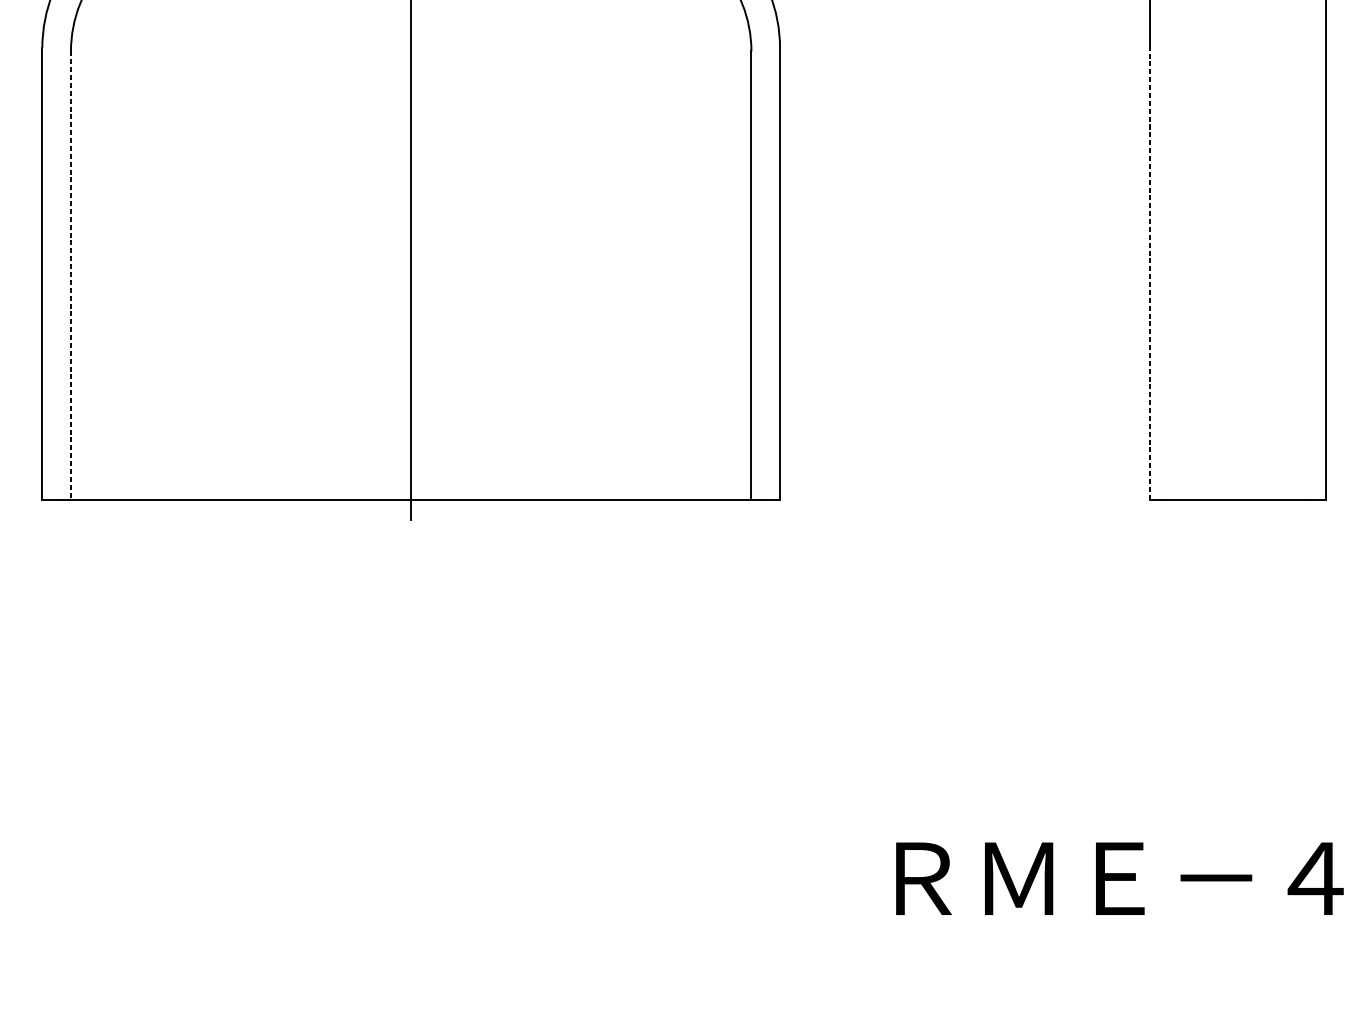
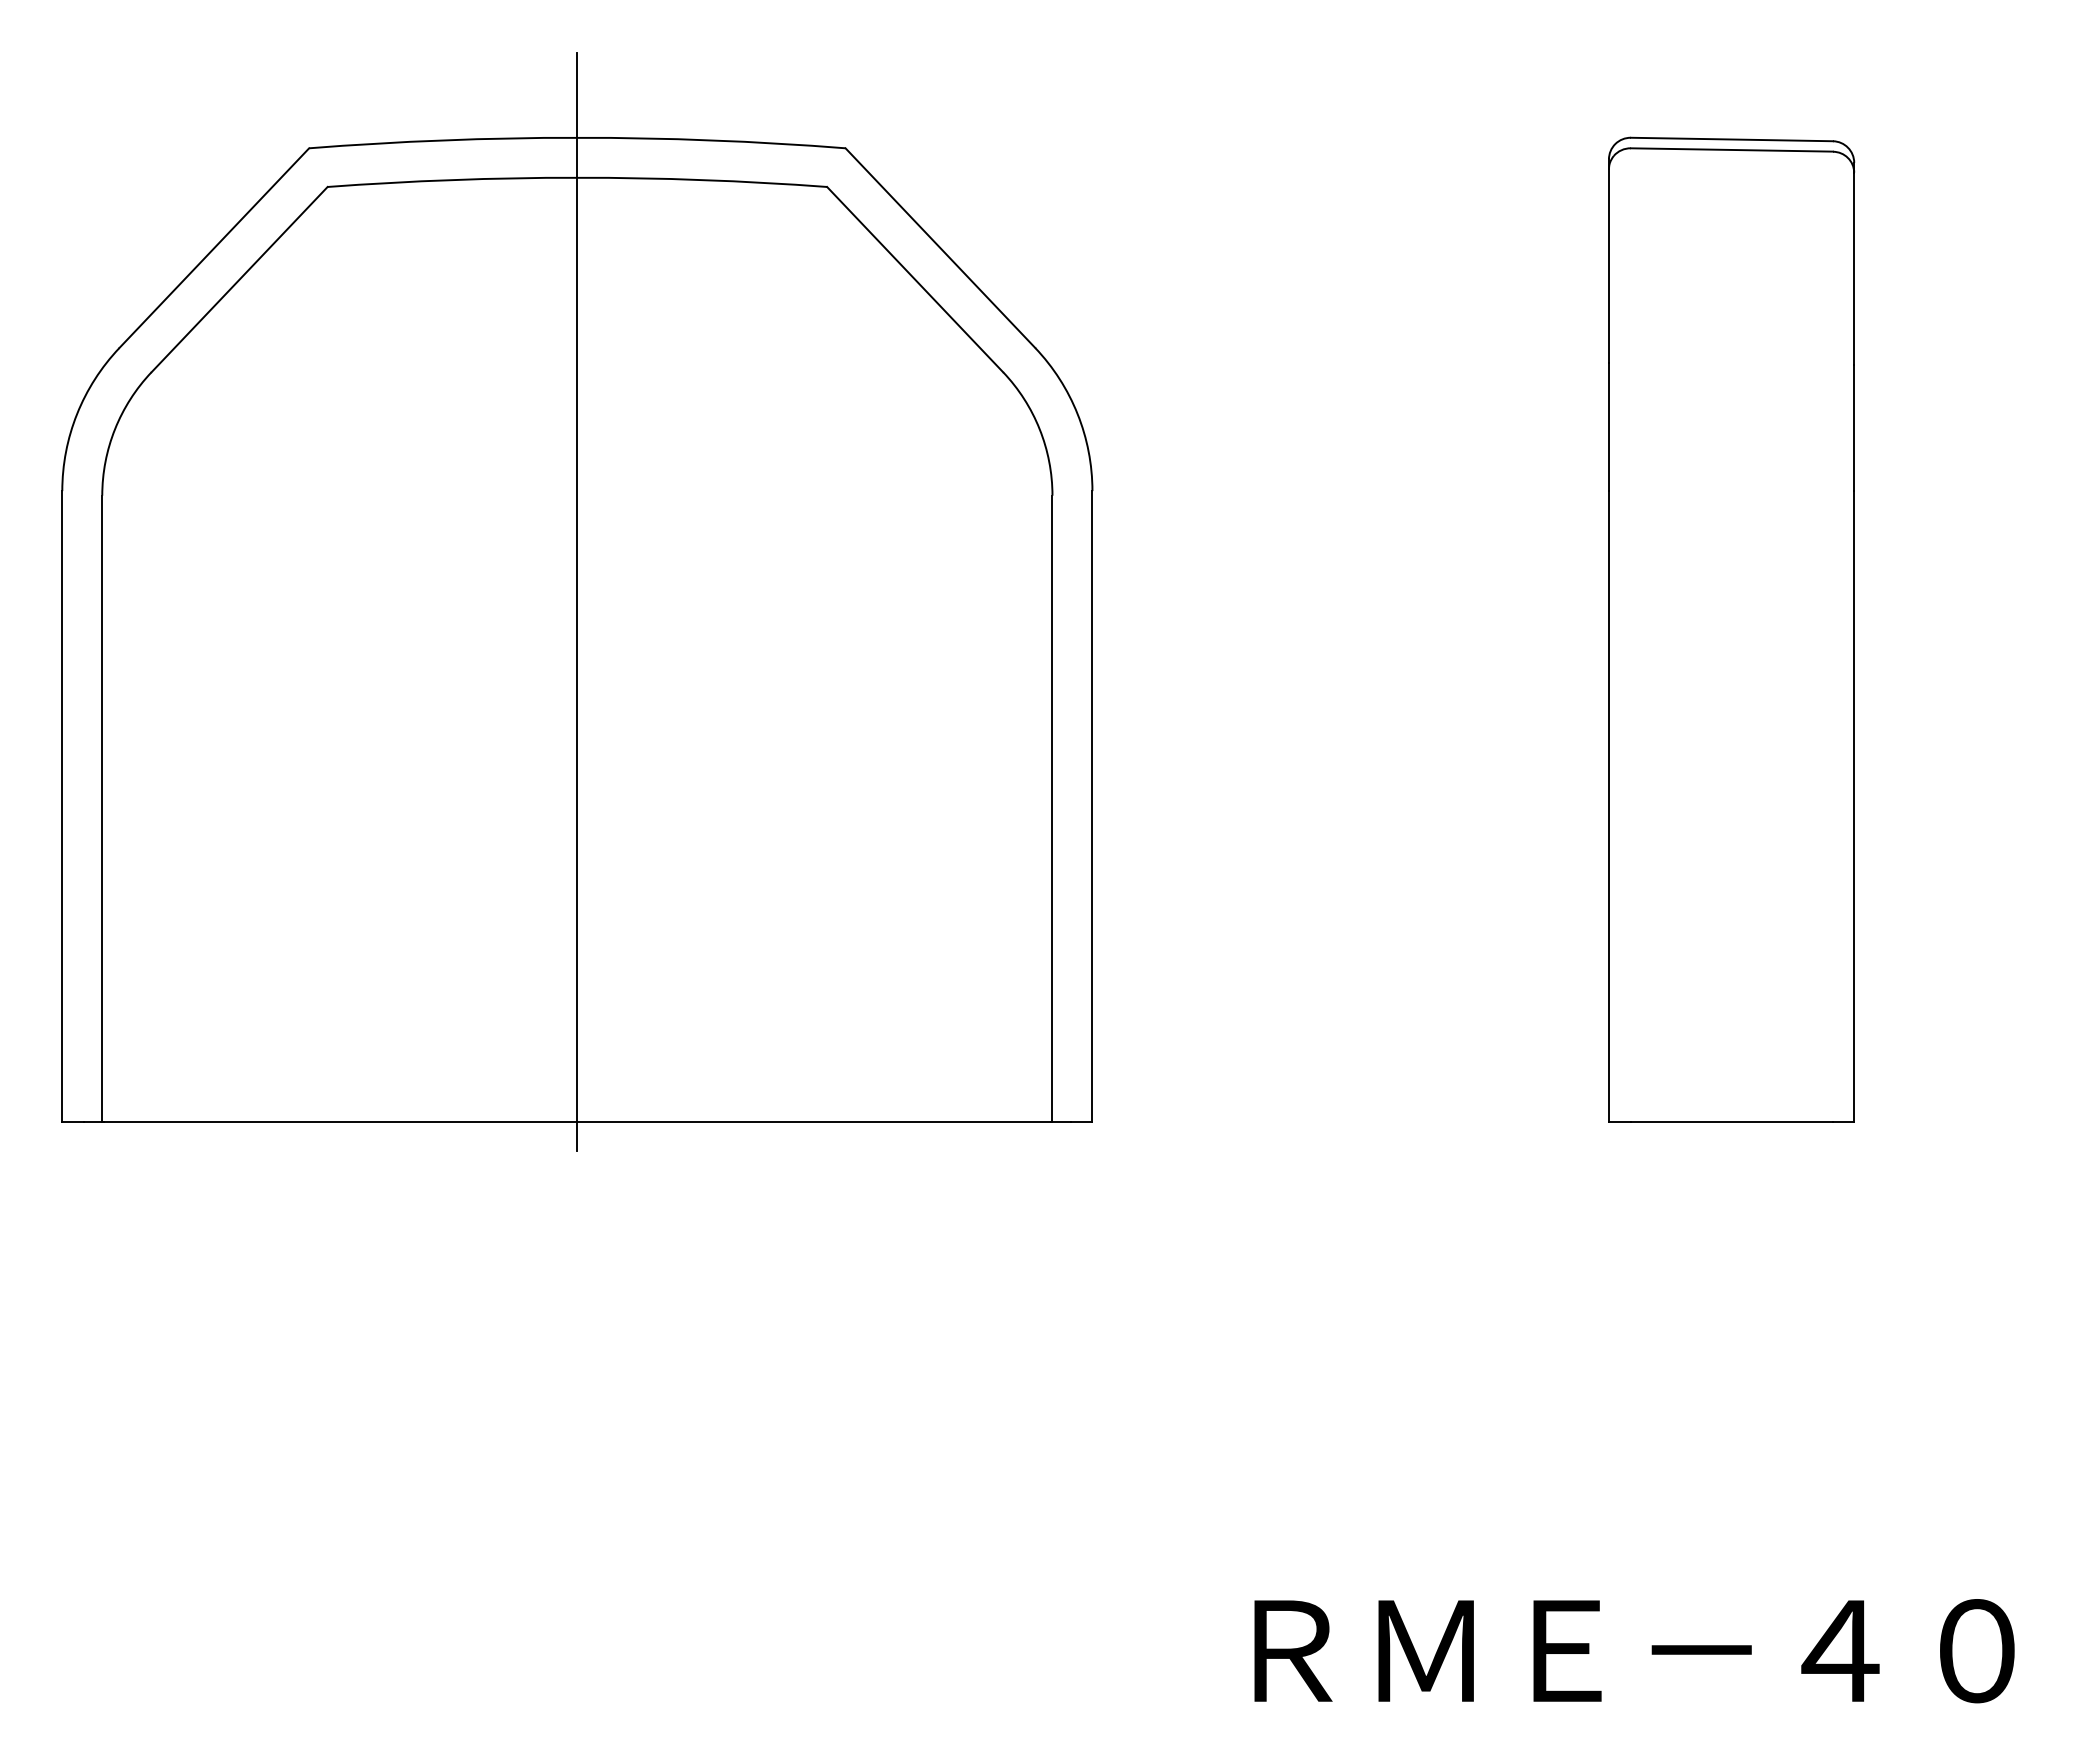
line: (1149, 273) -> (1608, 805), dashed -> solid
line: (71, 276) -> (102, 809), dashed -> solid

